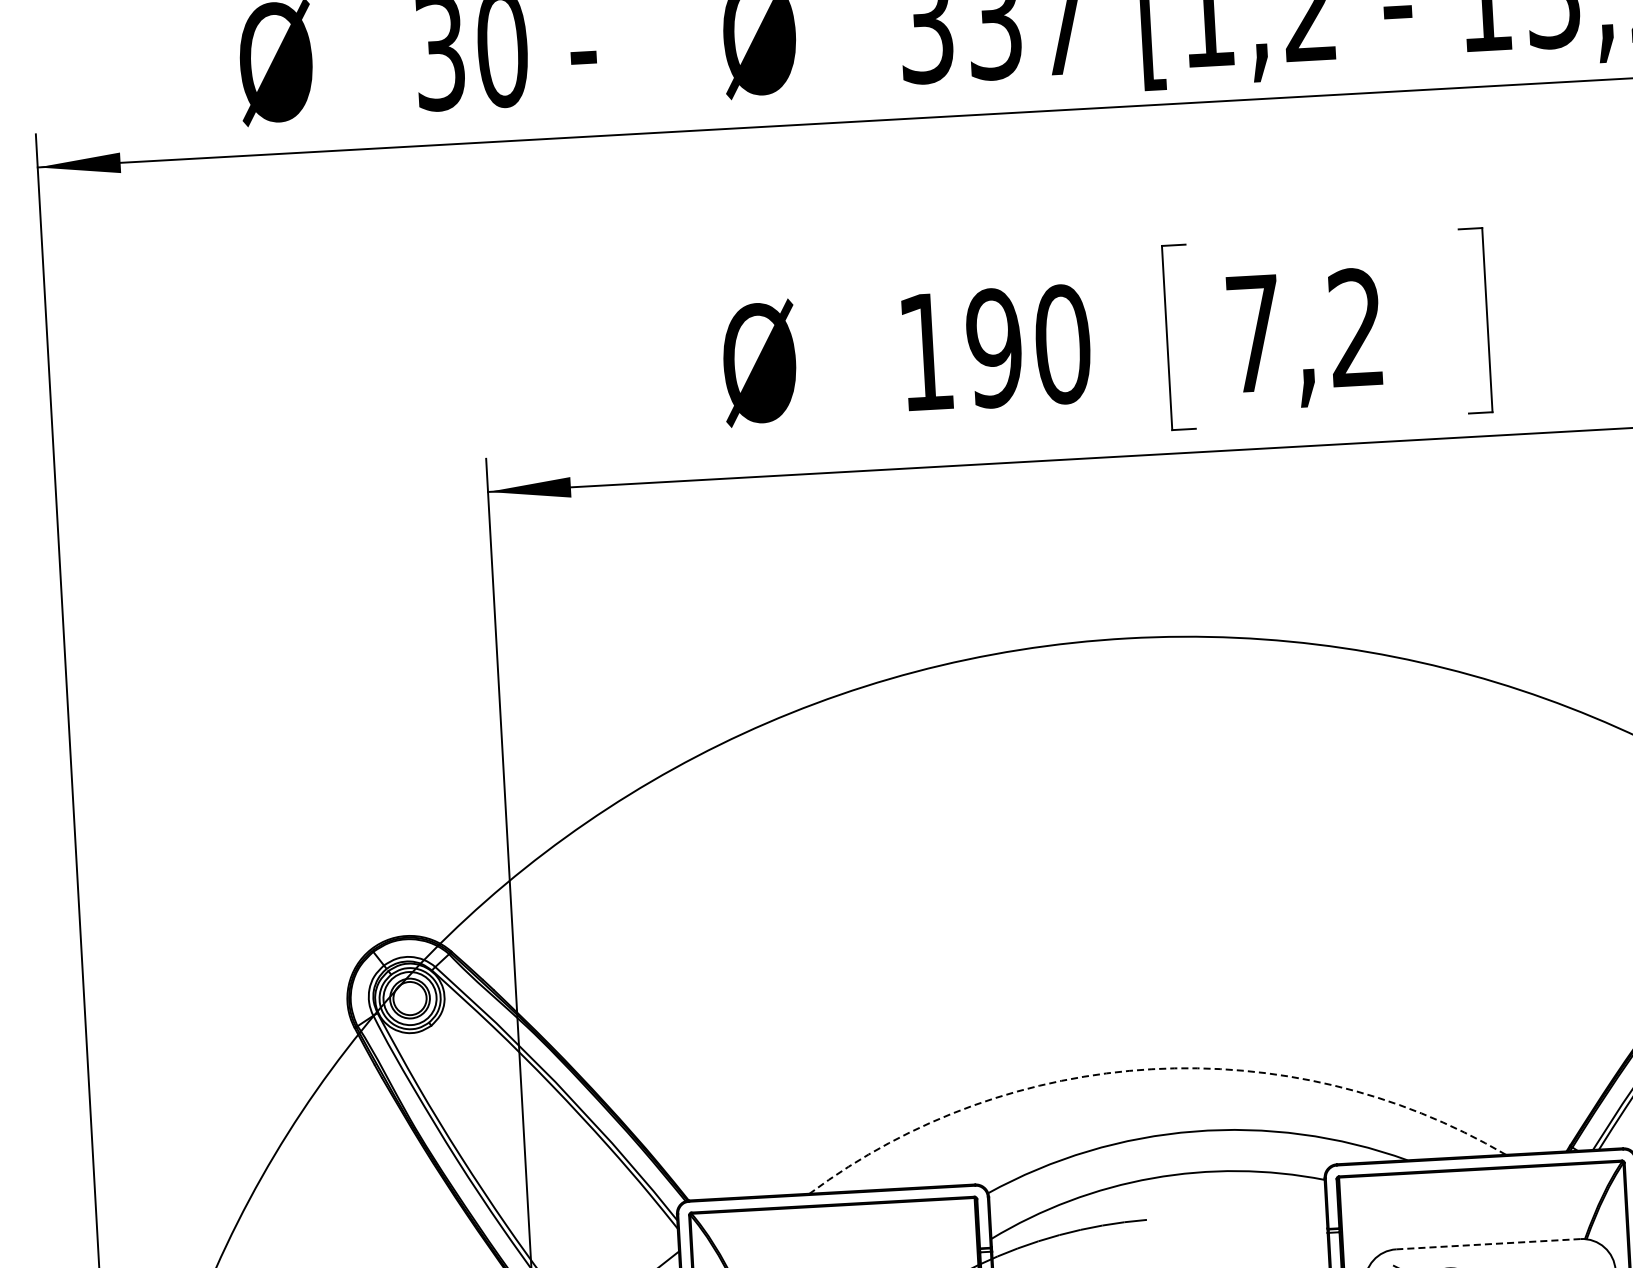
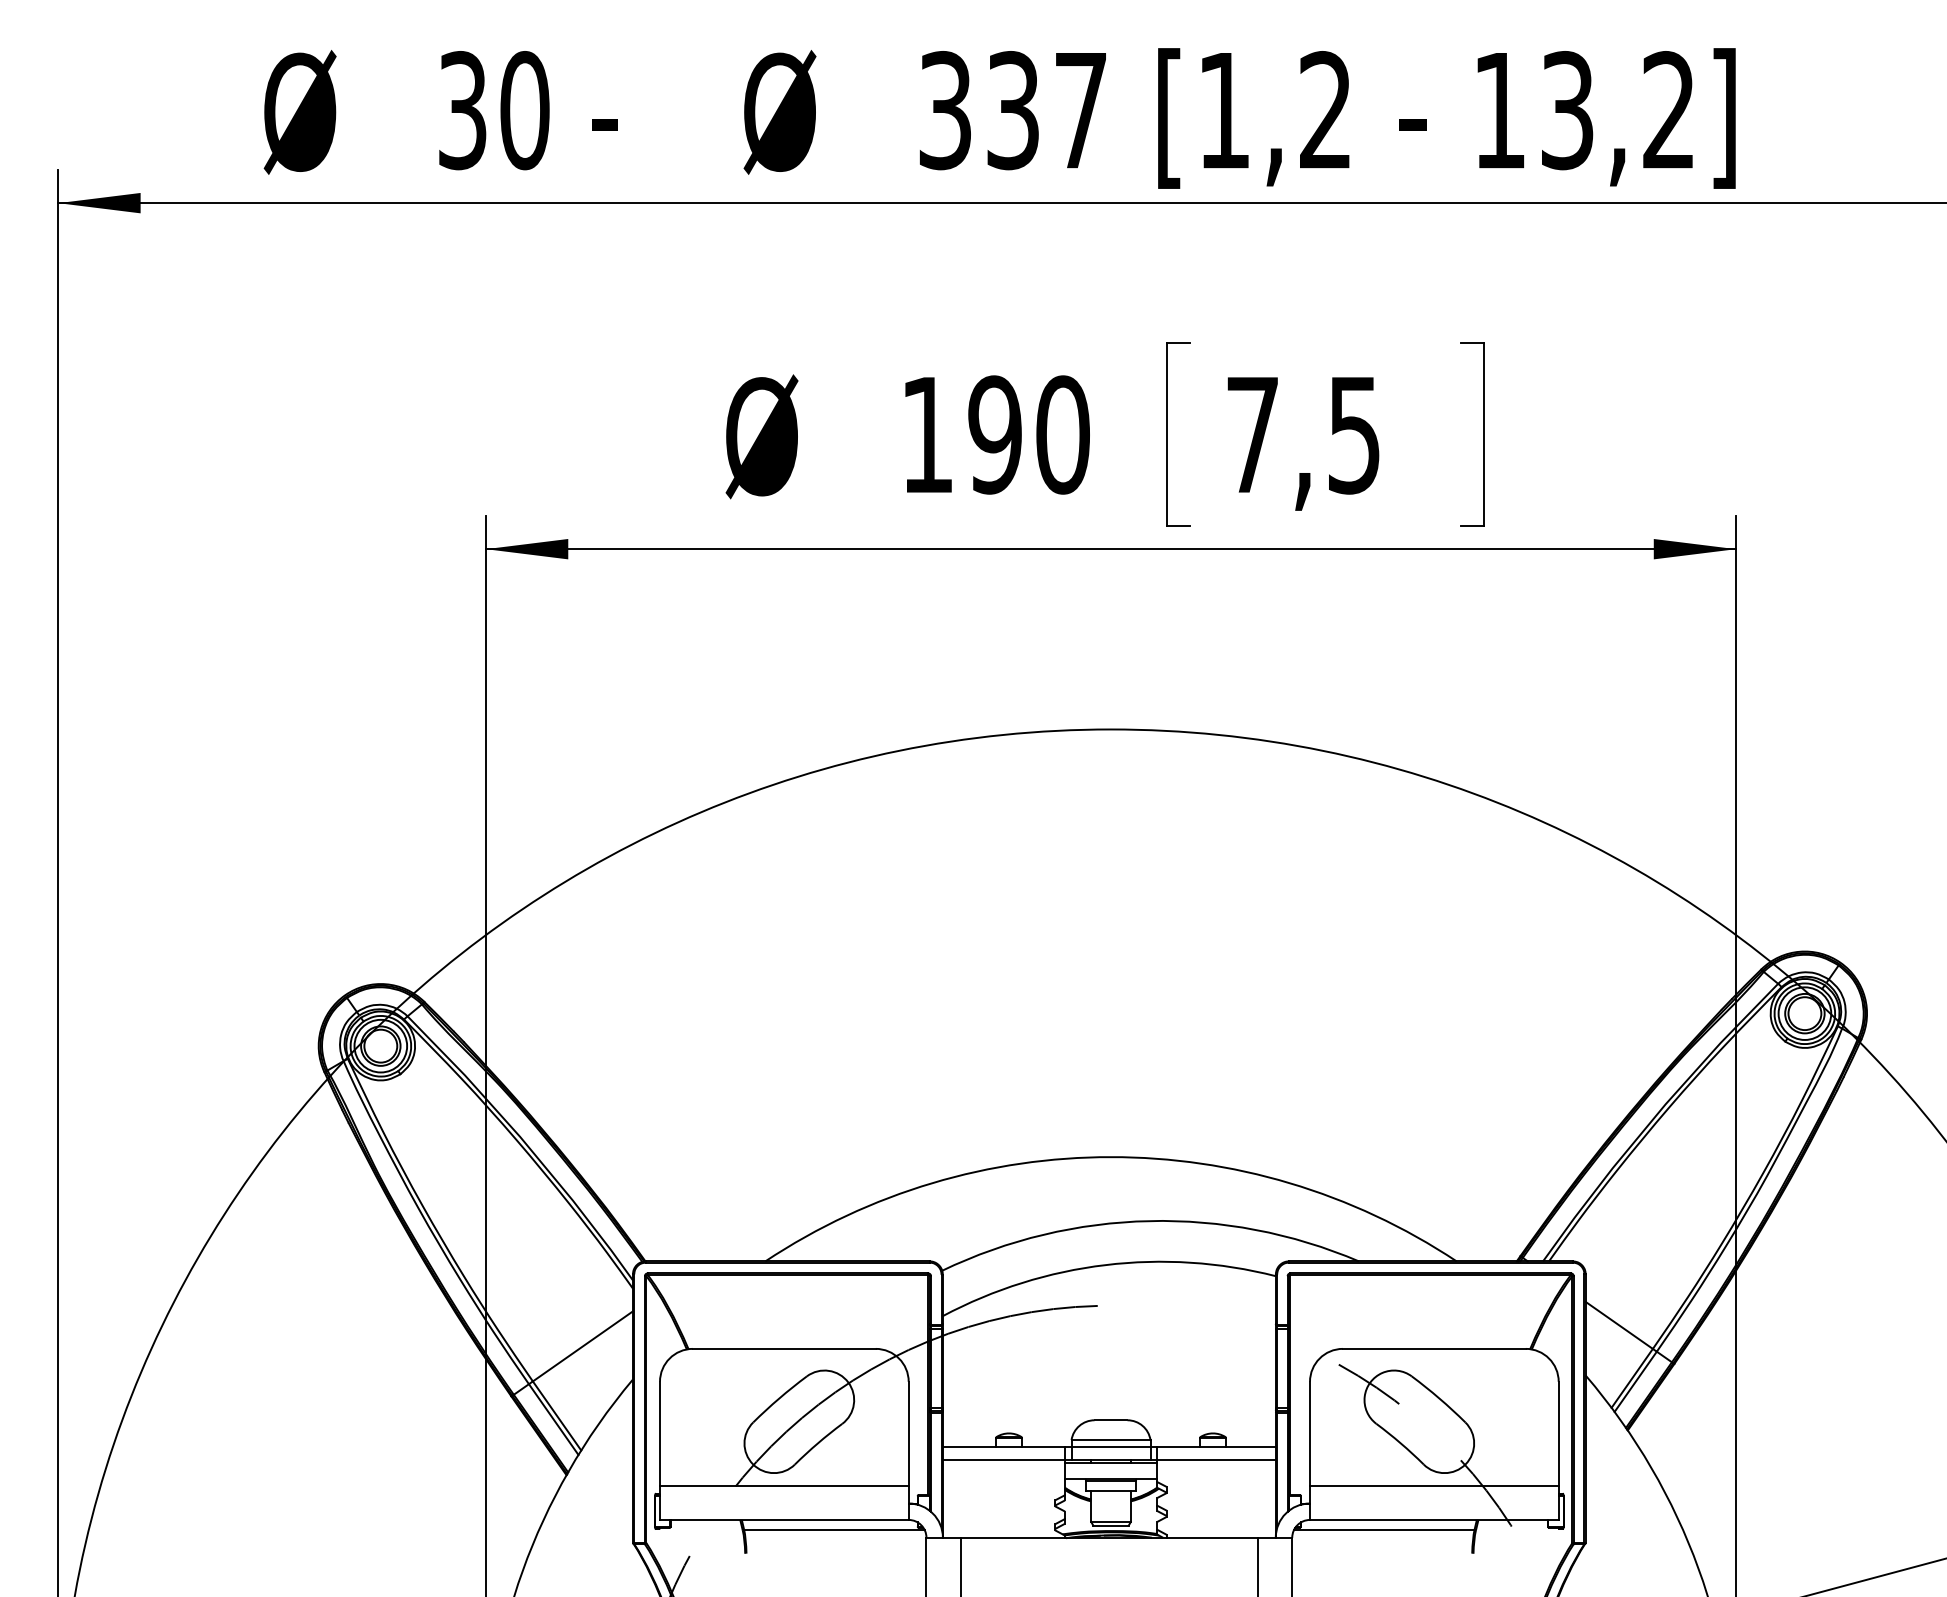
text: (1355, 327) -> (1353, 434), 7,2 -> 7,5
arc: (1152, 1069) -> (1111, 1157), dashed -> solid
line: (1487, 1243) -> (1433, 1348), dashed -> solid

